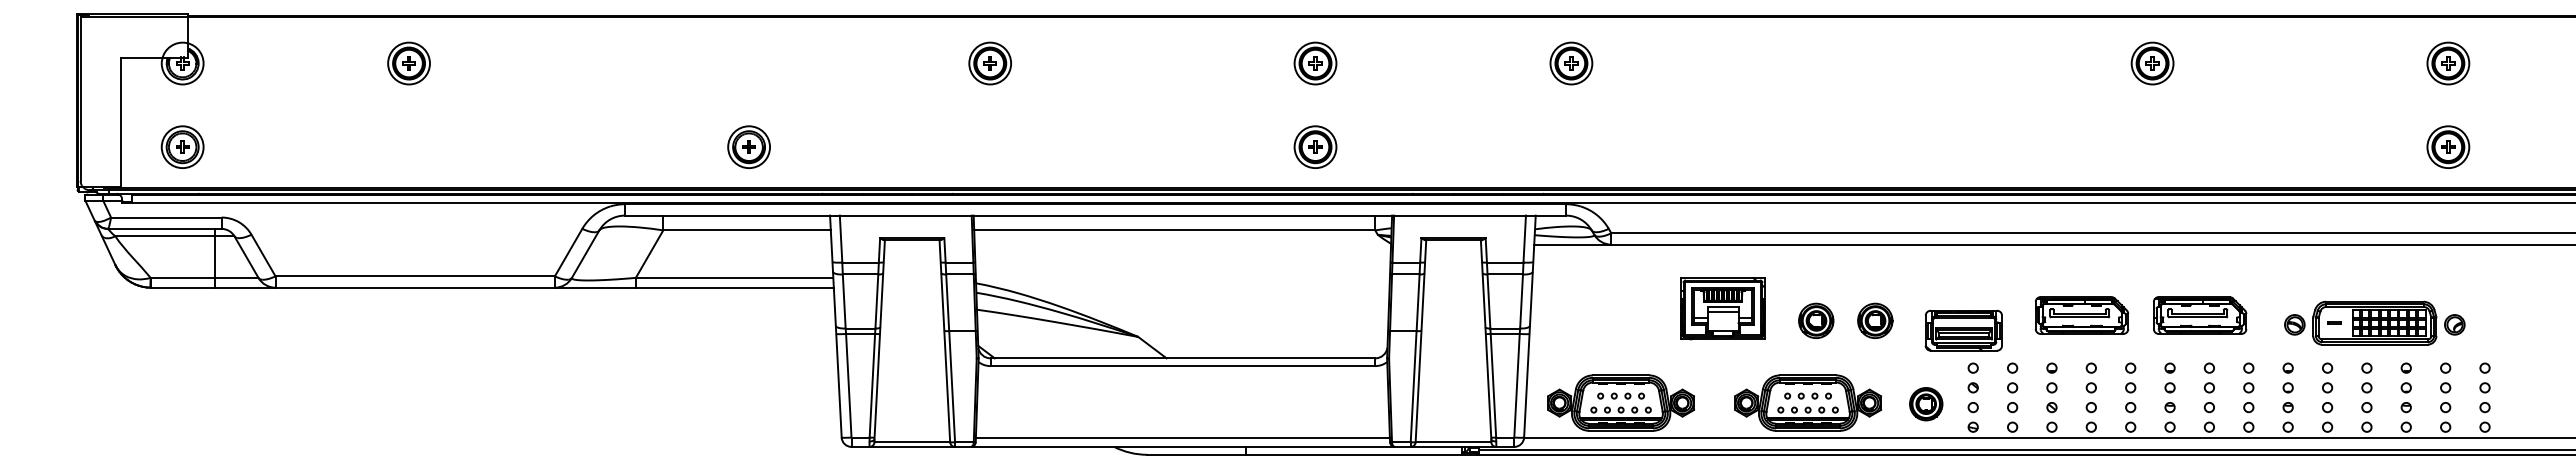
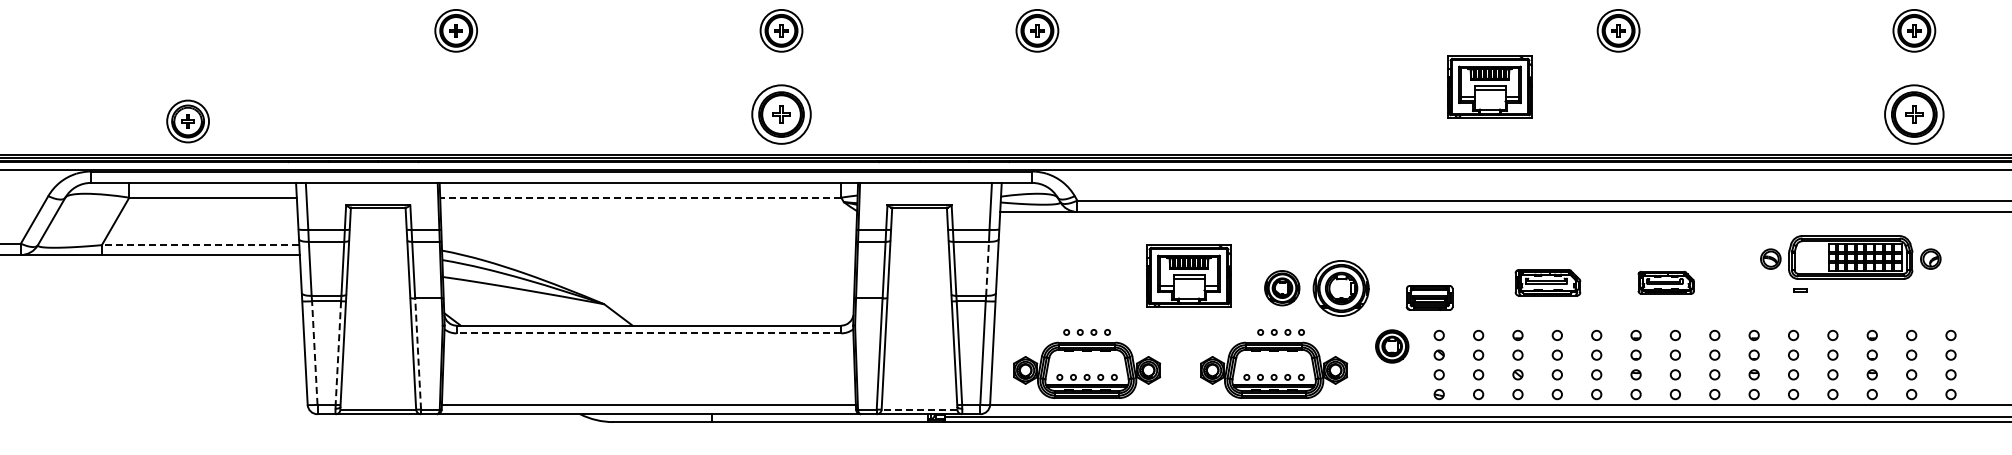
part: (2023, 119) -> (1489, 86), added
part: (748, 146) -> (187, 120), moved
part: (1315, 146) -> (781, 113), size x1.4
part: (2448, 146) -> (1914, 113), size x1.4
line: (1174, 230) -> (640, 197), solid -> dashed
line: (734, 277) -> (200, 244), solid -> dashed
line: (1521, 301) -> (987, 268), solid -> dashed
part: (2081, 315) -> (1547, 282), size x0.7
part: (2200, 315) -> (1666, 282), size x0.6
part: (1875, 320) -> (1341, 287), size x1.6
part: (2374, 322) -> (1850, 256), moved
part: (1963, 330) -> (1429, 297), size x0.6
line: (1182, 366) -> (648, 333), solid -> dashed
line: (848, 385) -> (314, 352), solid -> dashed
line: (872, 385) -> (338, 352), solid -> dashed
line: (952, 386) -> (418, 353), solid -> dashed
part: (1620, 395) -> (1086, 331), moved
part: (1807, 395) -> (1280, 331), moved
part: (1926, 404) -> (1392, 346), moved
line: (1453, 442) -> (919, 409), solid -> dashed

